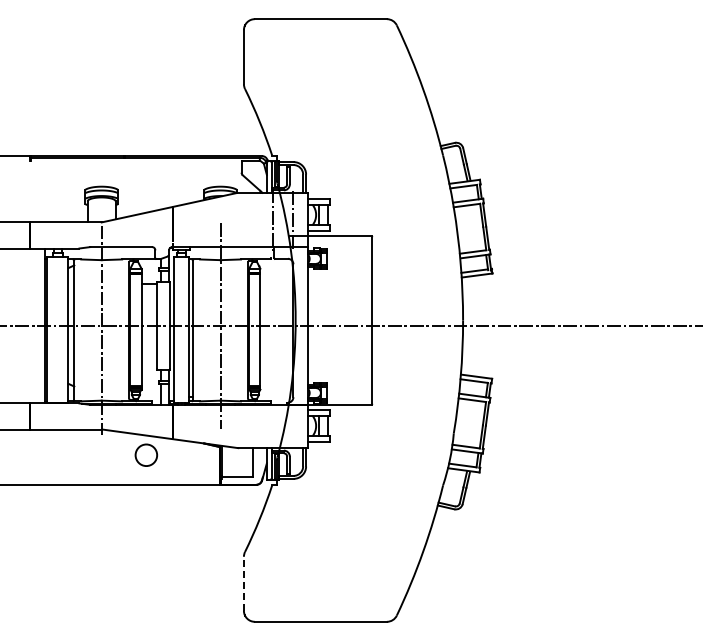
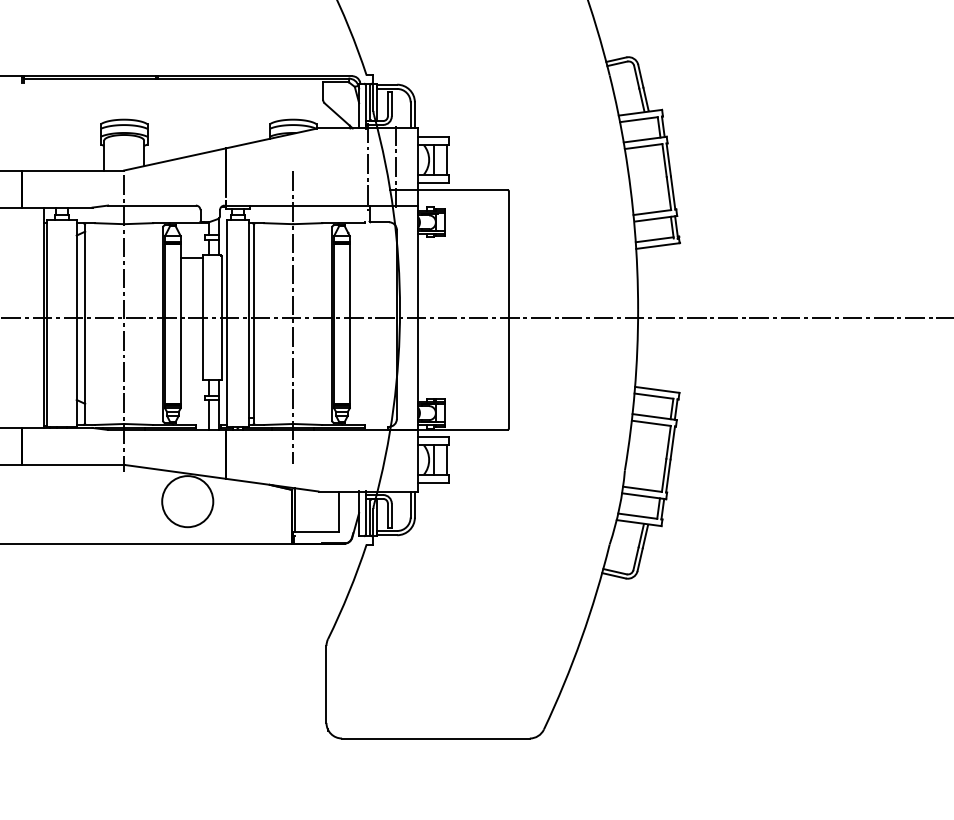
circle: (146, 455) -> (187, 501), size x1.67
line: (243, 583) -> (325, 683), dashed -> solid

